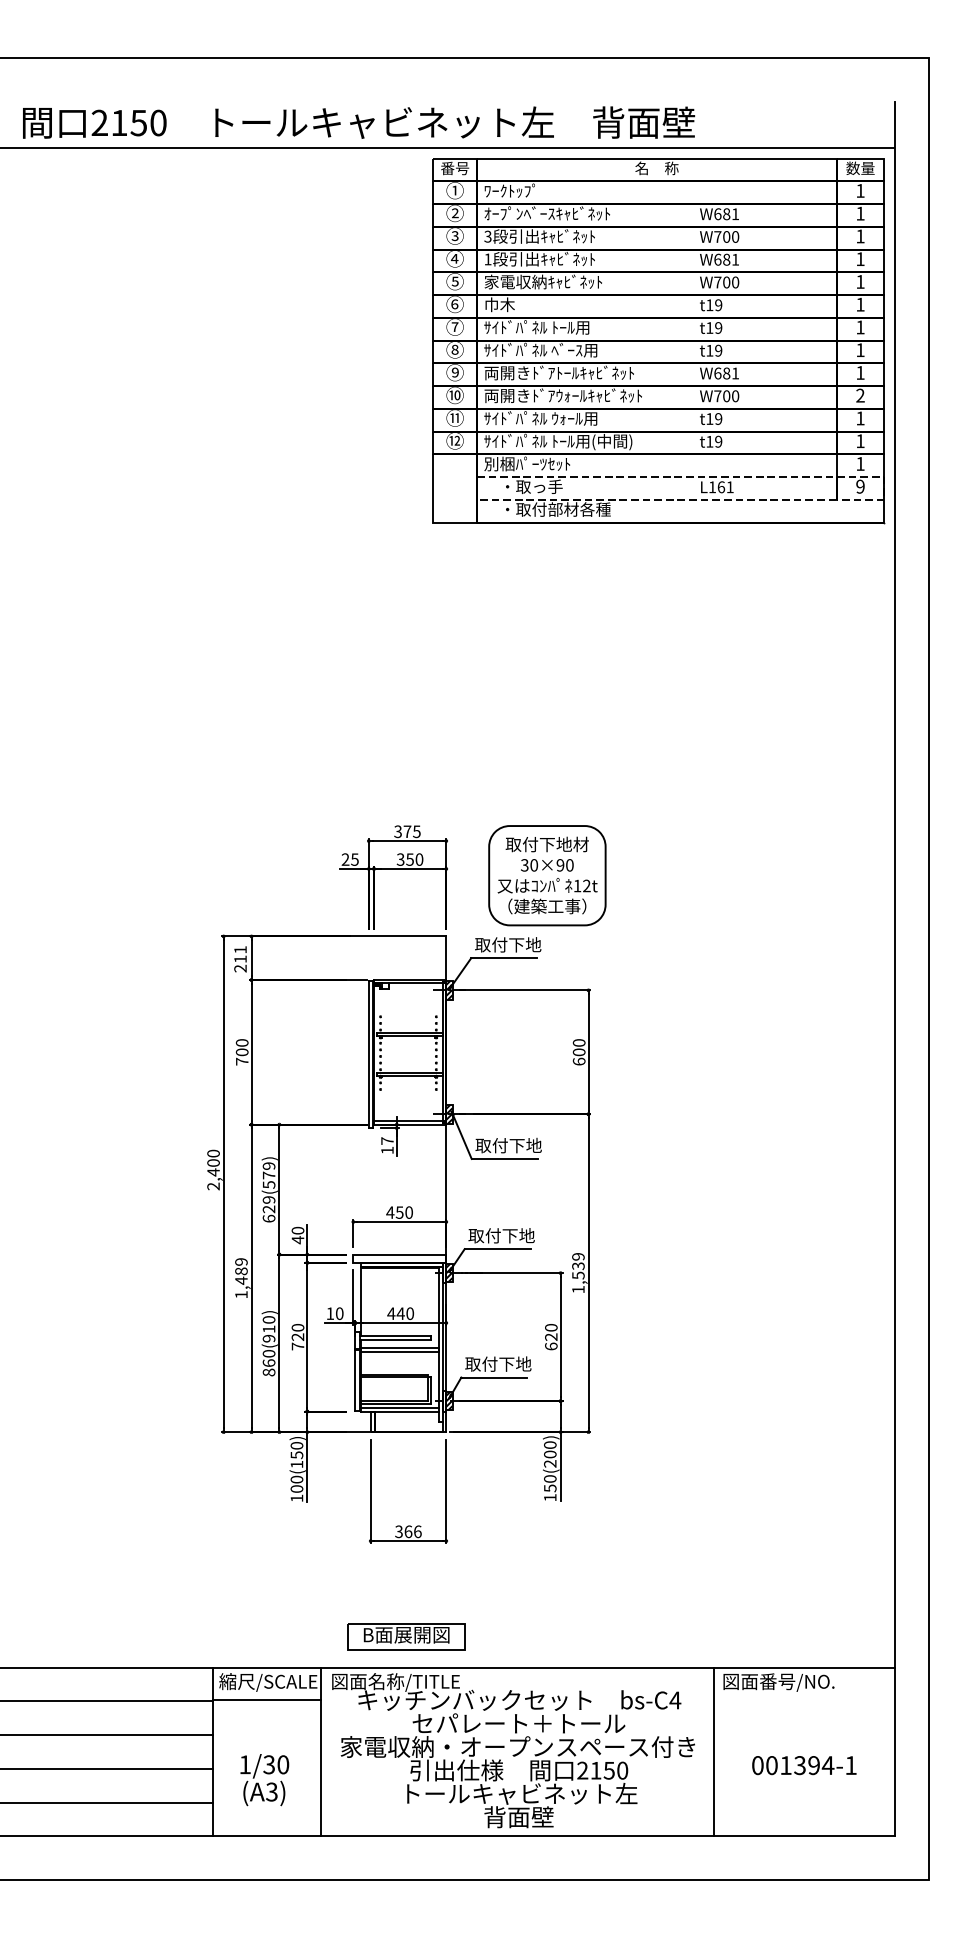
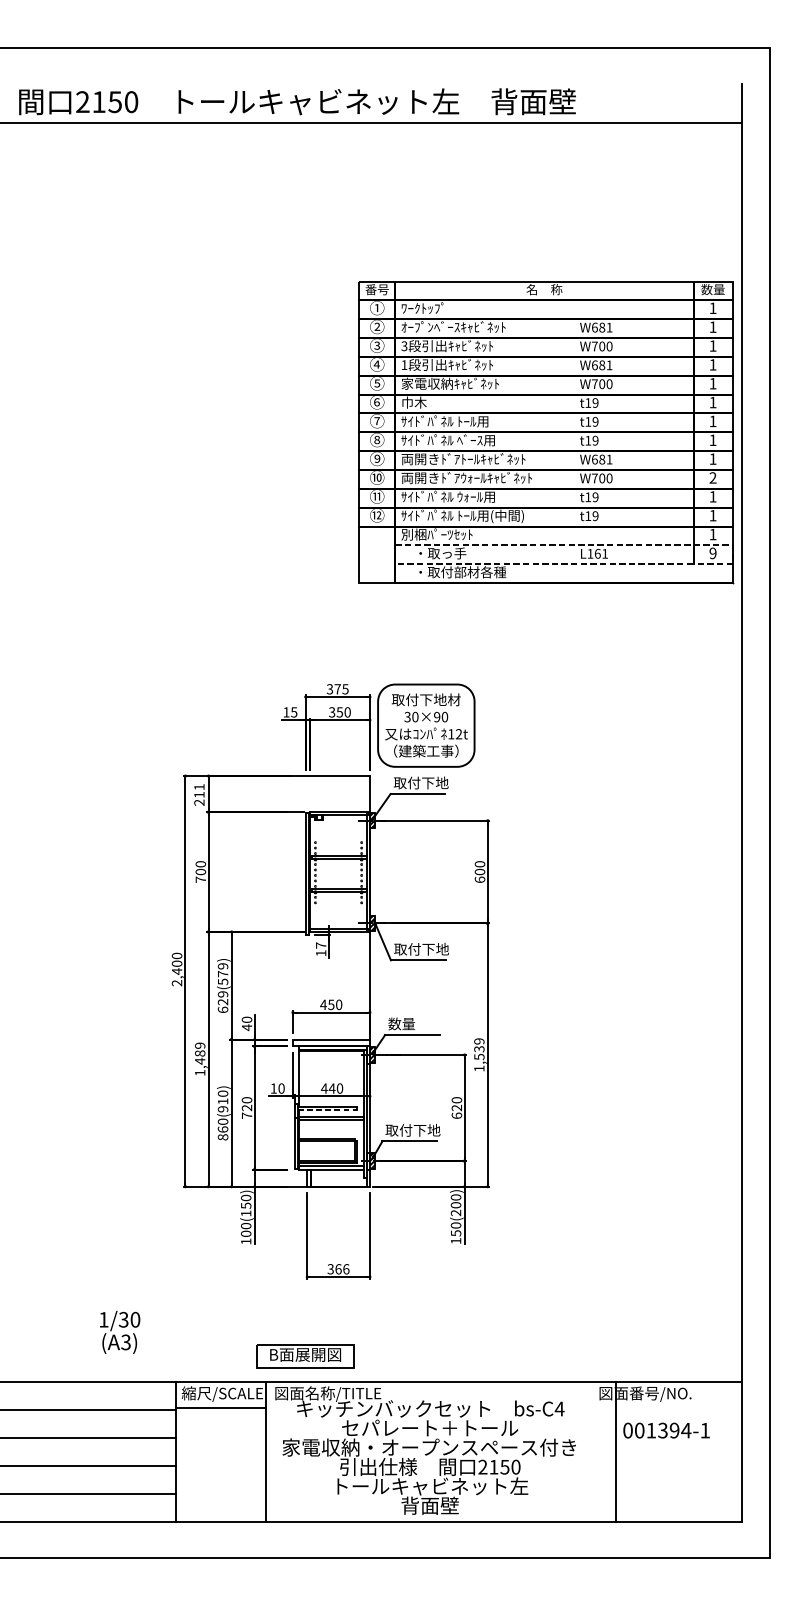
part: (658, 341) -> (545, 433), moved
text: (345, 859) -> (286, 712), 25 -> 15
part: (547, 875) -> (426, 725), moved
text: (501, 1235) -> (415, 1023), 取付下地 -> 数量
line: (395, 1340) -> (327, 1110), solid -> dashed
part: (406, 1636) -> (305, 1356), moved
line: (713, 1751) -> (616, 1451), moved
text: (804, 1765) -> (666, 1430), moved
text: (264, 1780) -> (119, 1332), moved

